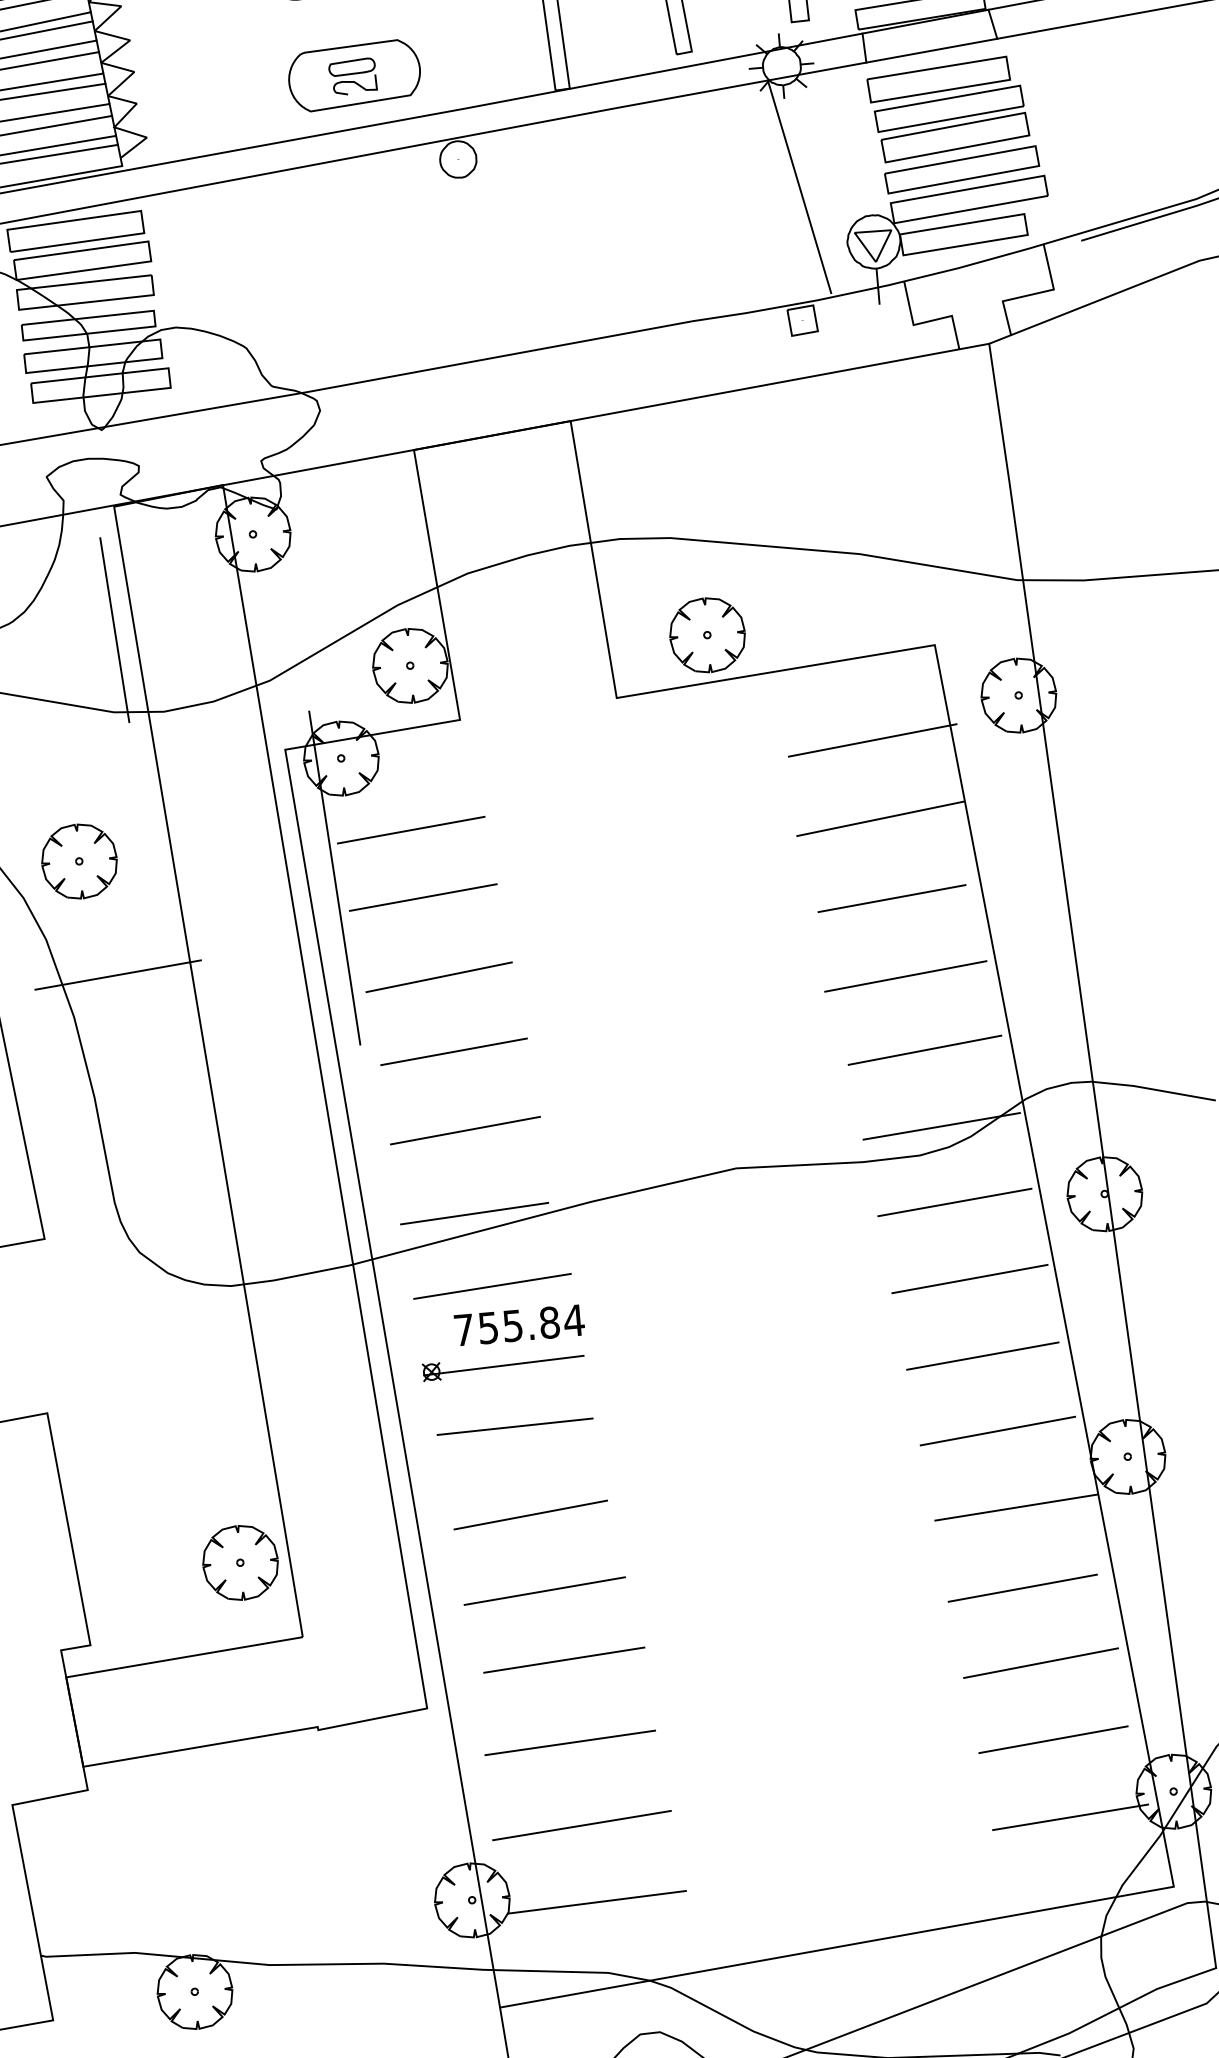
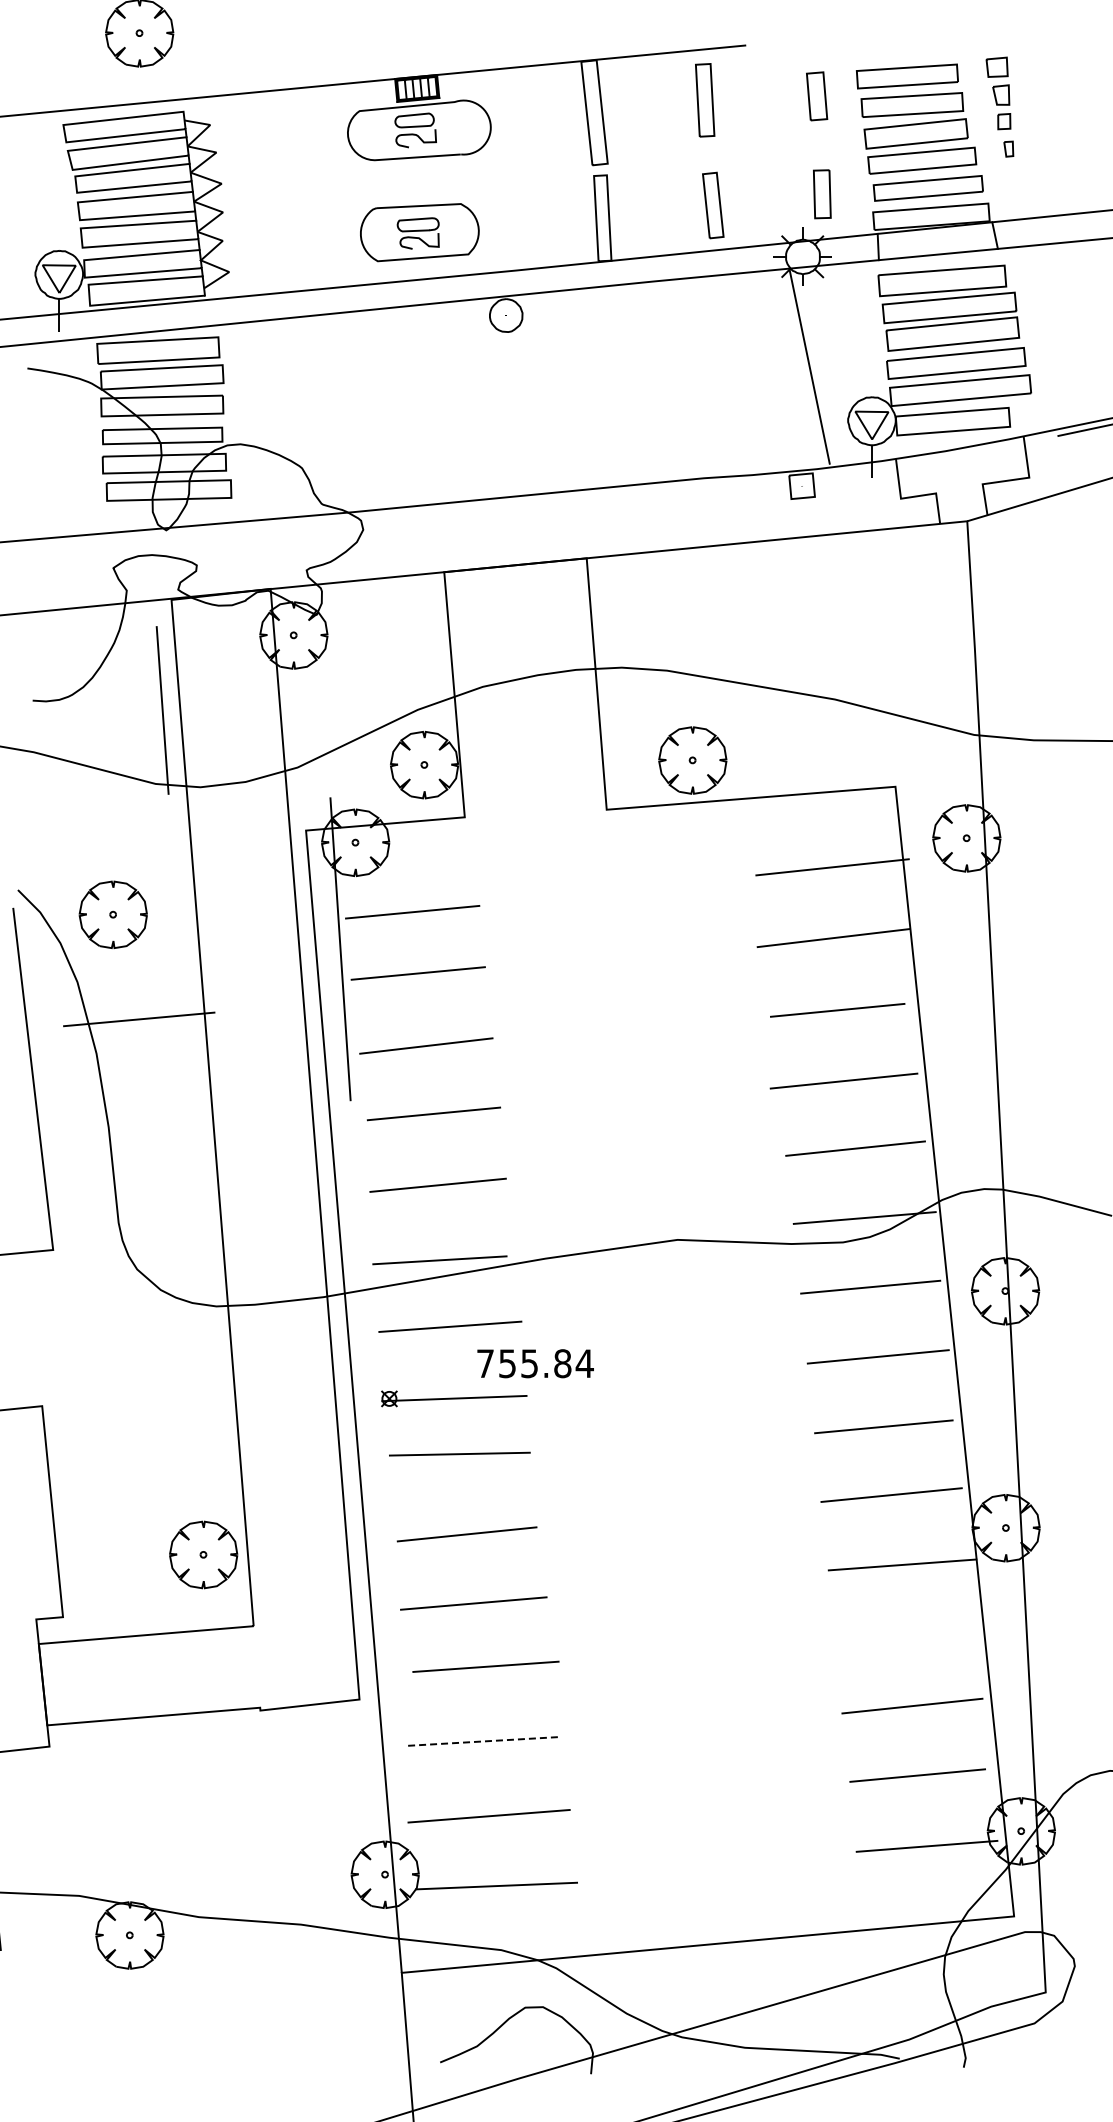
text: (519, 1325) -> (535, 1363), moved
line: (1022, 1588) -> (901, 1637), removed
line: (569, 1743) -> (484, 1741), solid -> dashed

